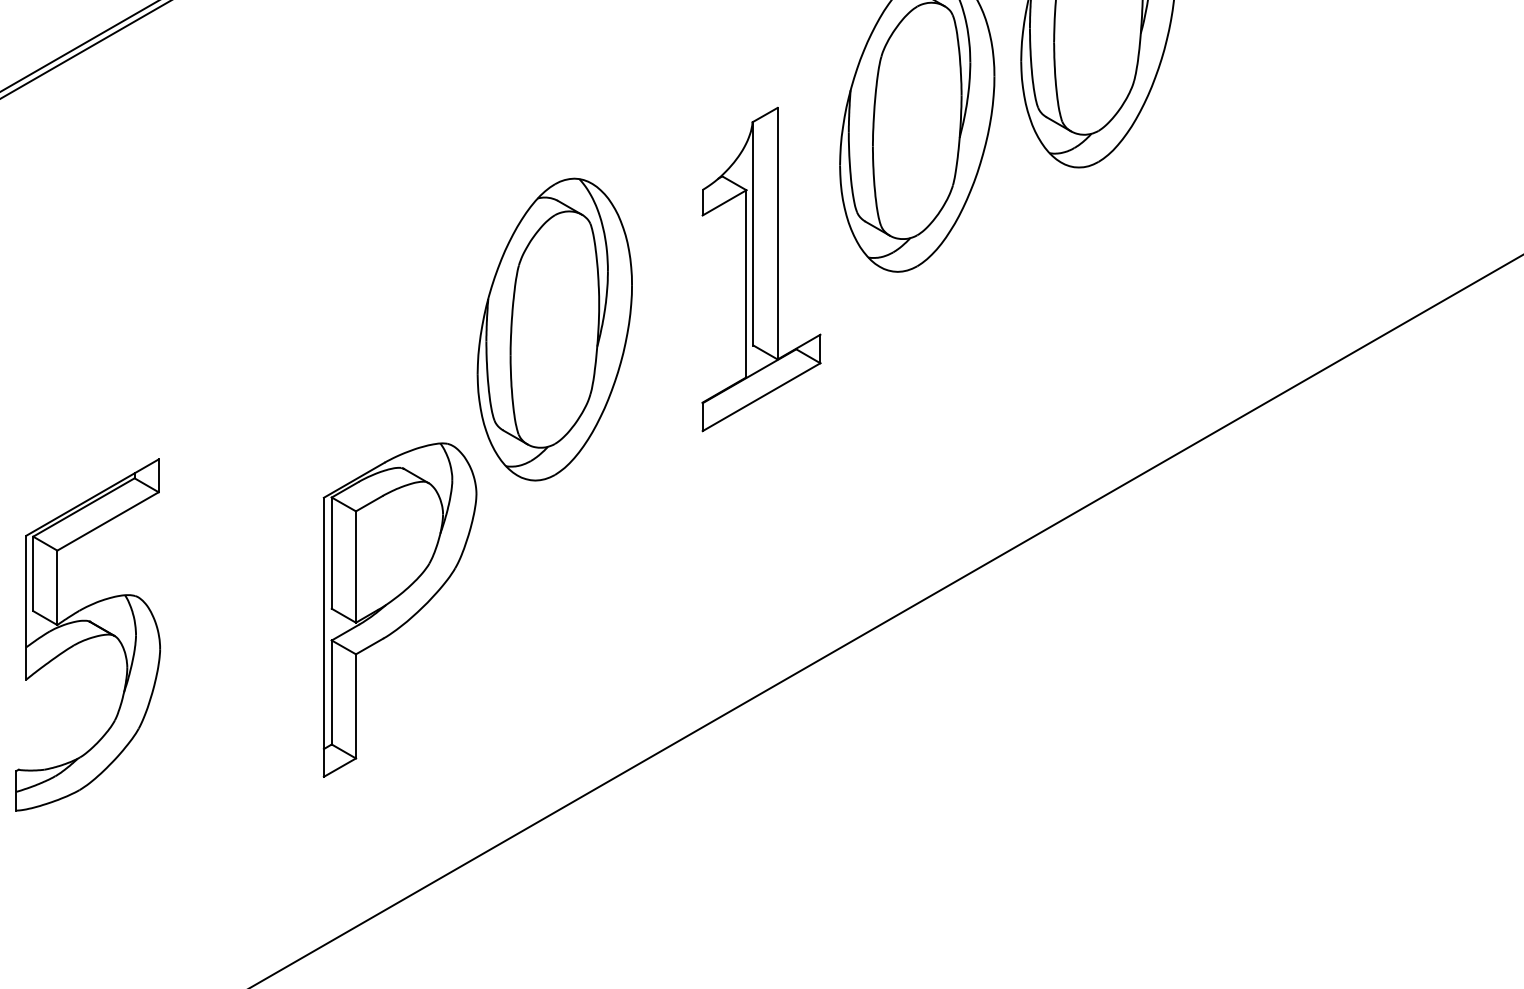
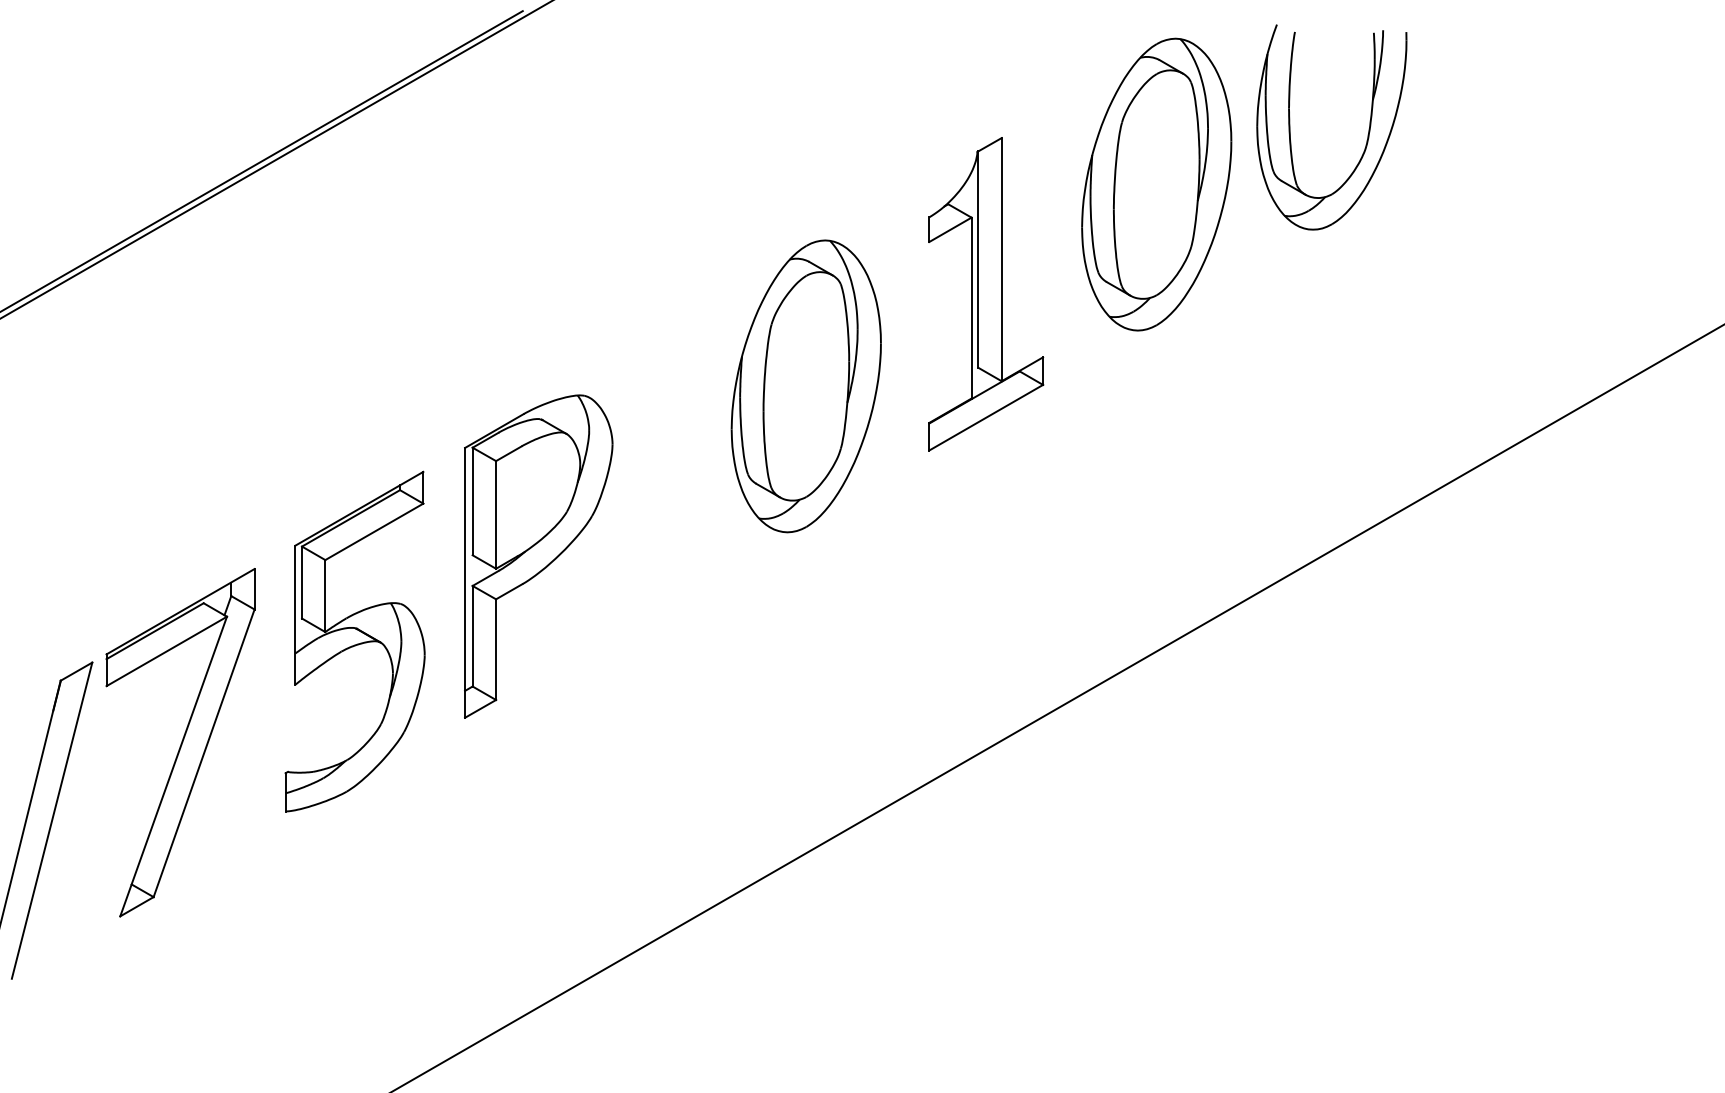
part: (761, 269) -> (986, 294), moved
part: (399, 610) -> (538, 556), moved
part: (87, 634) -> (354, 641), moved

